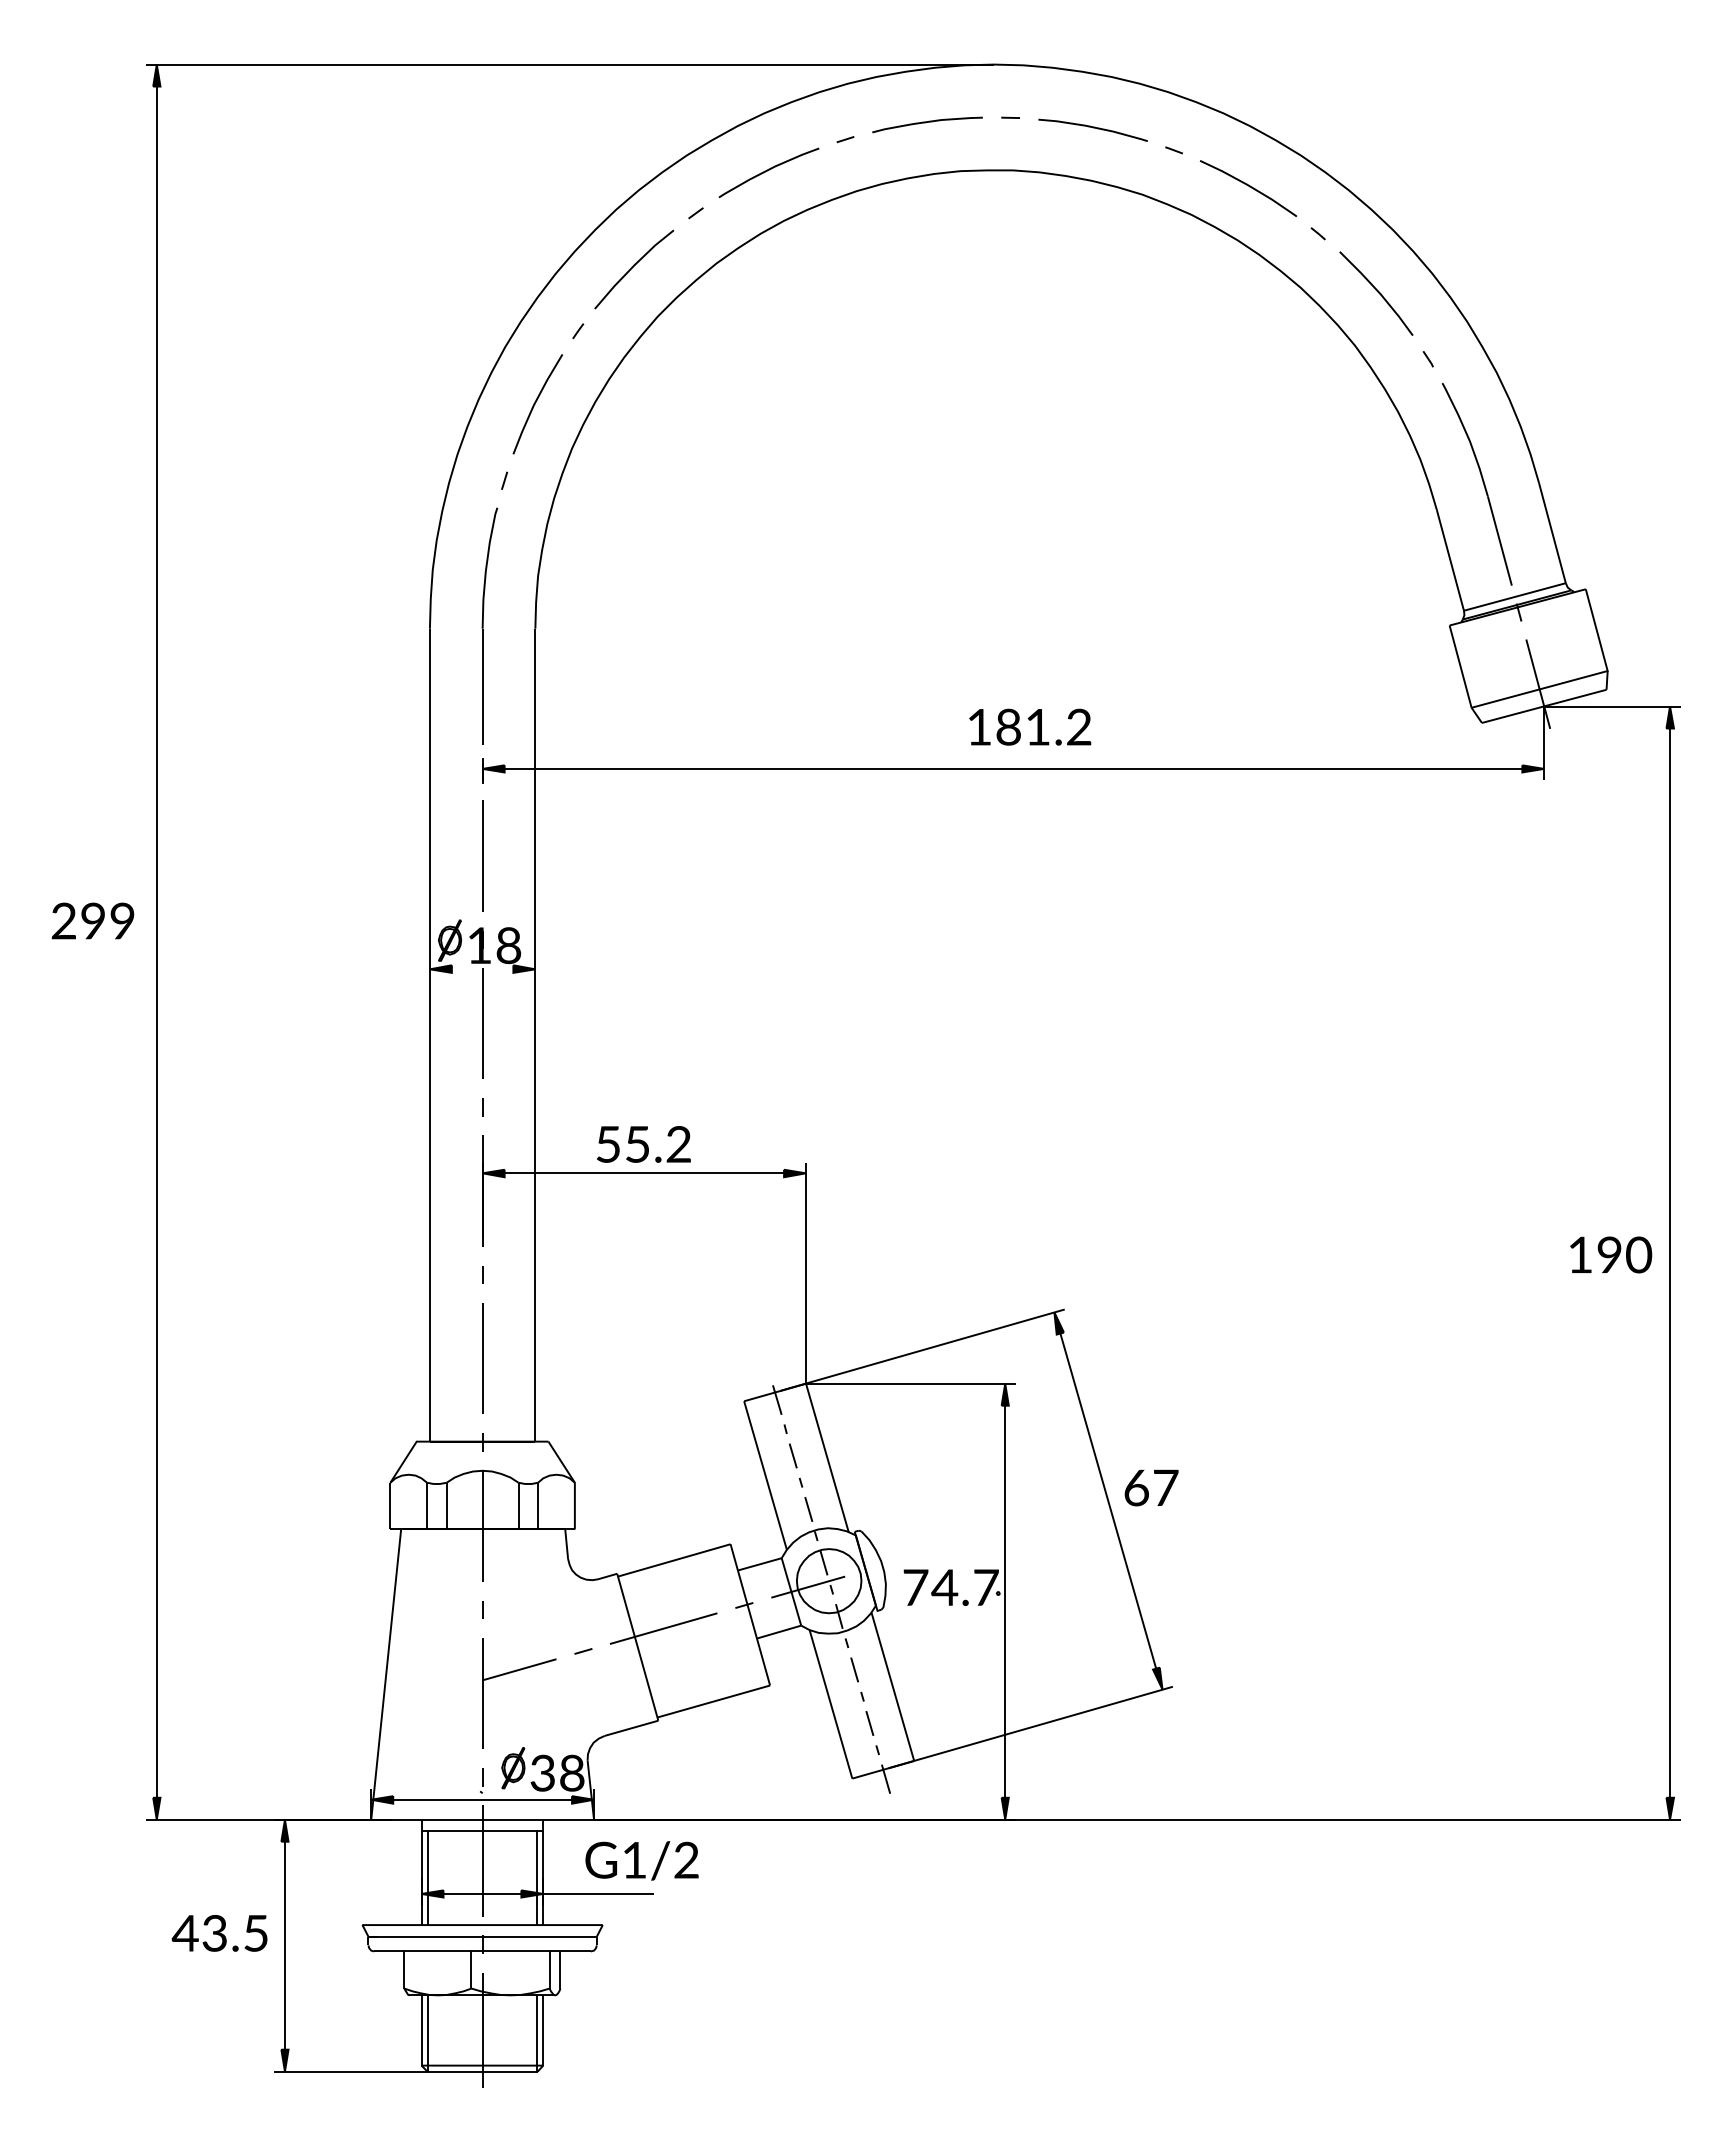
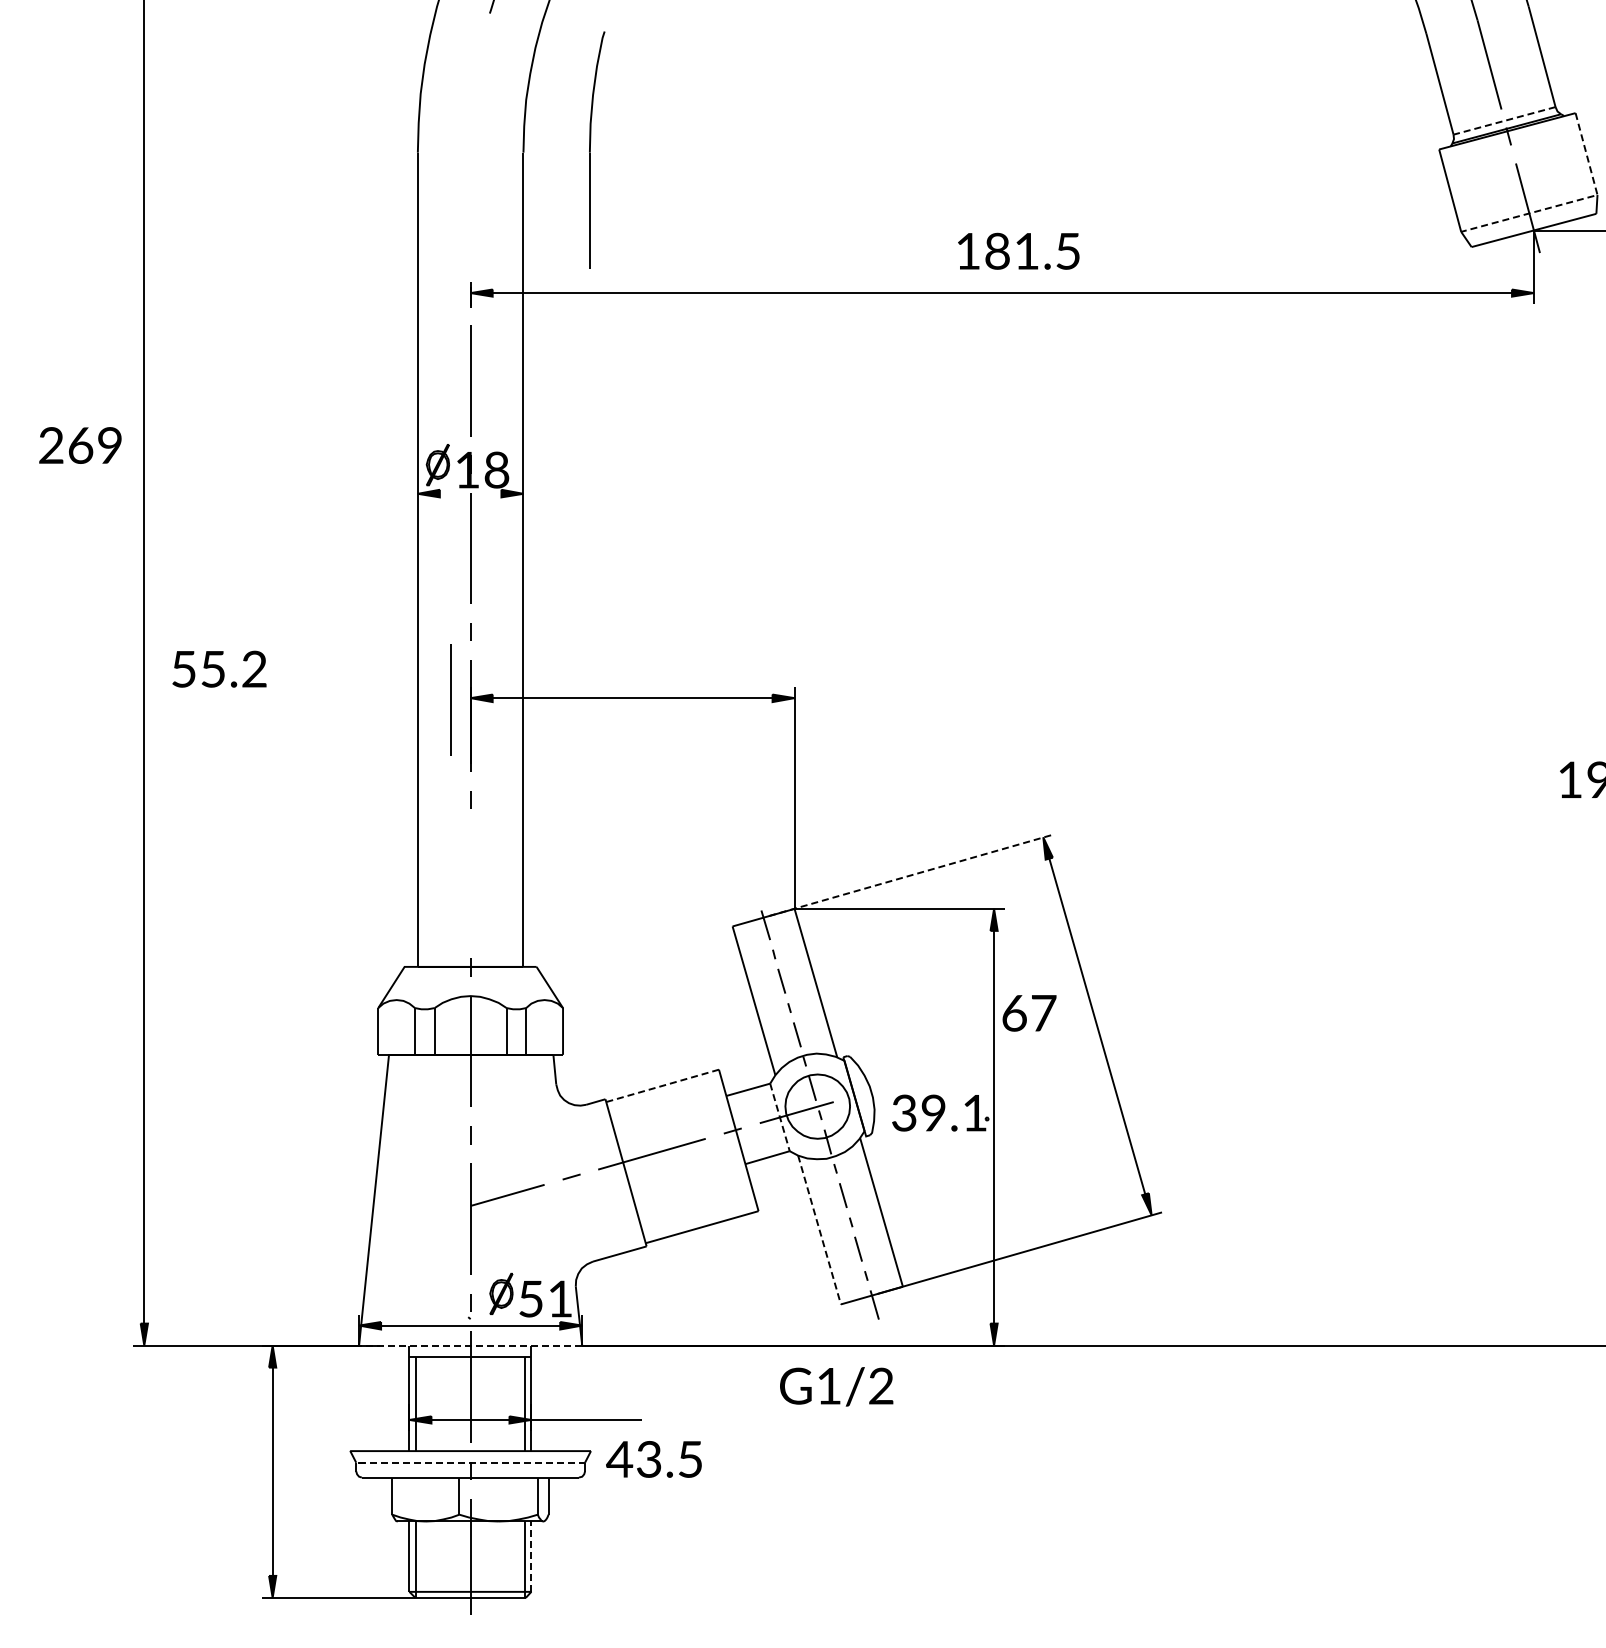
line: (1514, 596) -> (1504, 120), solid -> dashed
part: (489, 625) -> (596, 149), moved
line: (1580, 678) -> (1570, 202), solid -> dashed
text: (1079, 726) -> (1068, 250), 181.2 -> 181.5
text: (93, 920) -> (80, 444), 299 -> 269
text: (643, 1144) -> (219, 669), moved
line: (922, 1350) -> (911, 875), solid -> dashed
line: (482, 1358) -> (450, 700), moved
text: (1151, 1487) -> (1029, 1012), moved
line: (674, 1560) -> (662, 1085), solid -> dashed
text: (950, 1587) -> (939, 1112), 74.7 -> 39.1
line: (791, 1592) -> (780, 1117), solid -> dashed
line: (831, 1704) -> (820, 1230), solid -> dashed
text: (557, 1772) -> (545, 1298), 38 -> 51
line: (482, 1819) -> (470, 1345), solid -> dashed
text: (641, 1860) -> (836, 1386), moved
text: (219, 1933) -> (653, 1459), moved
line: (478, 1936) -> (466, 1462), solid -> dashed
line: (543, 2029) -> (531, 1555), solid -> dashed

